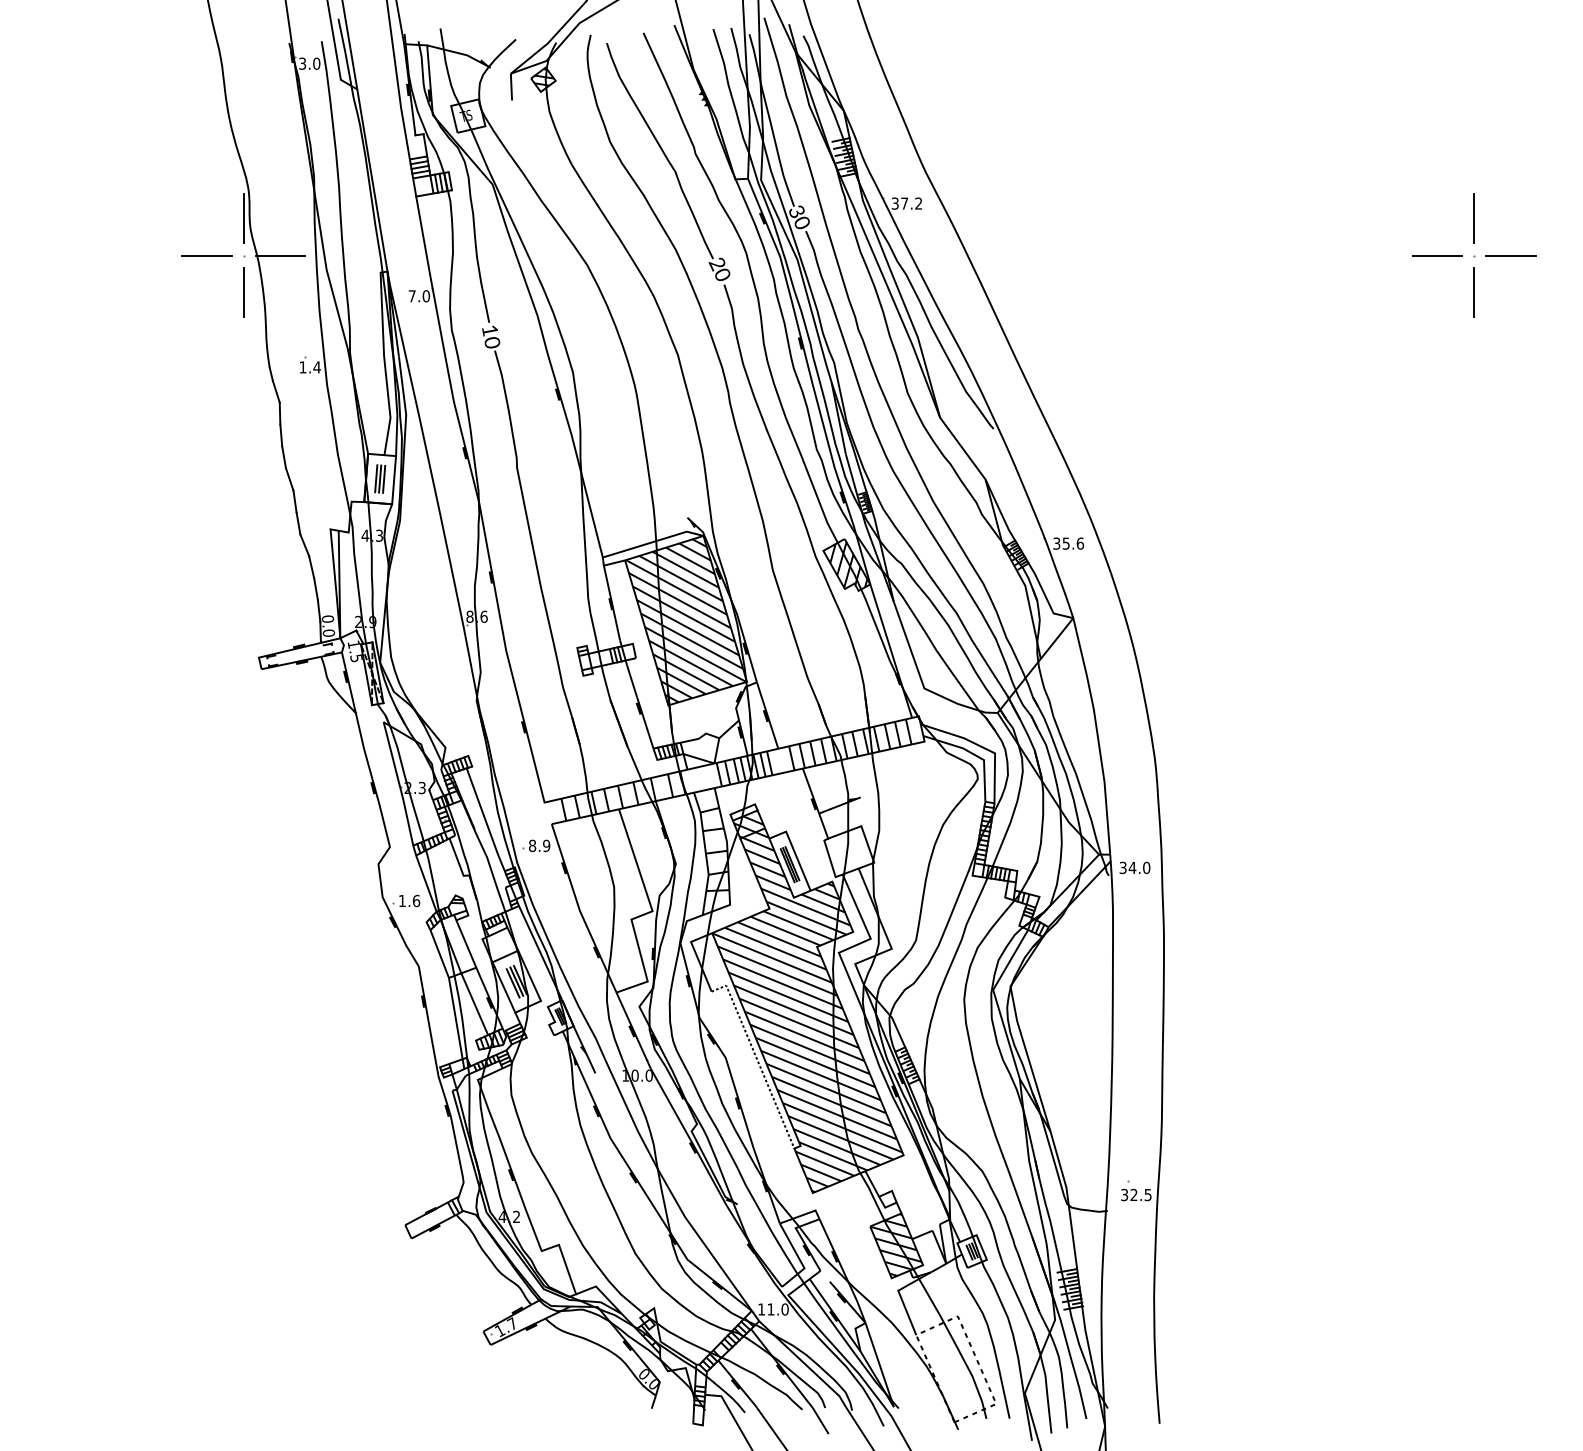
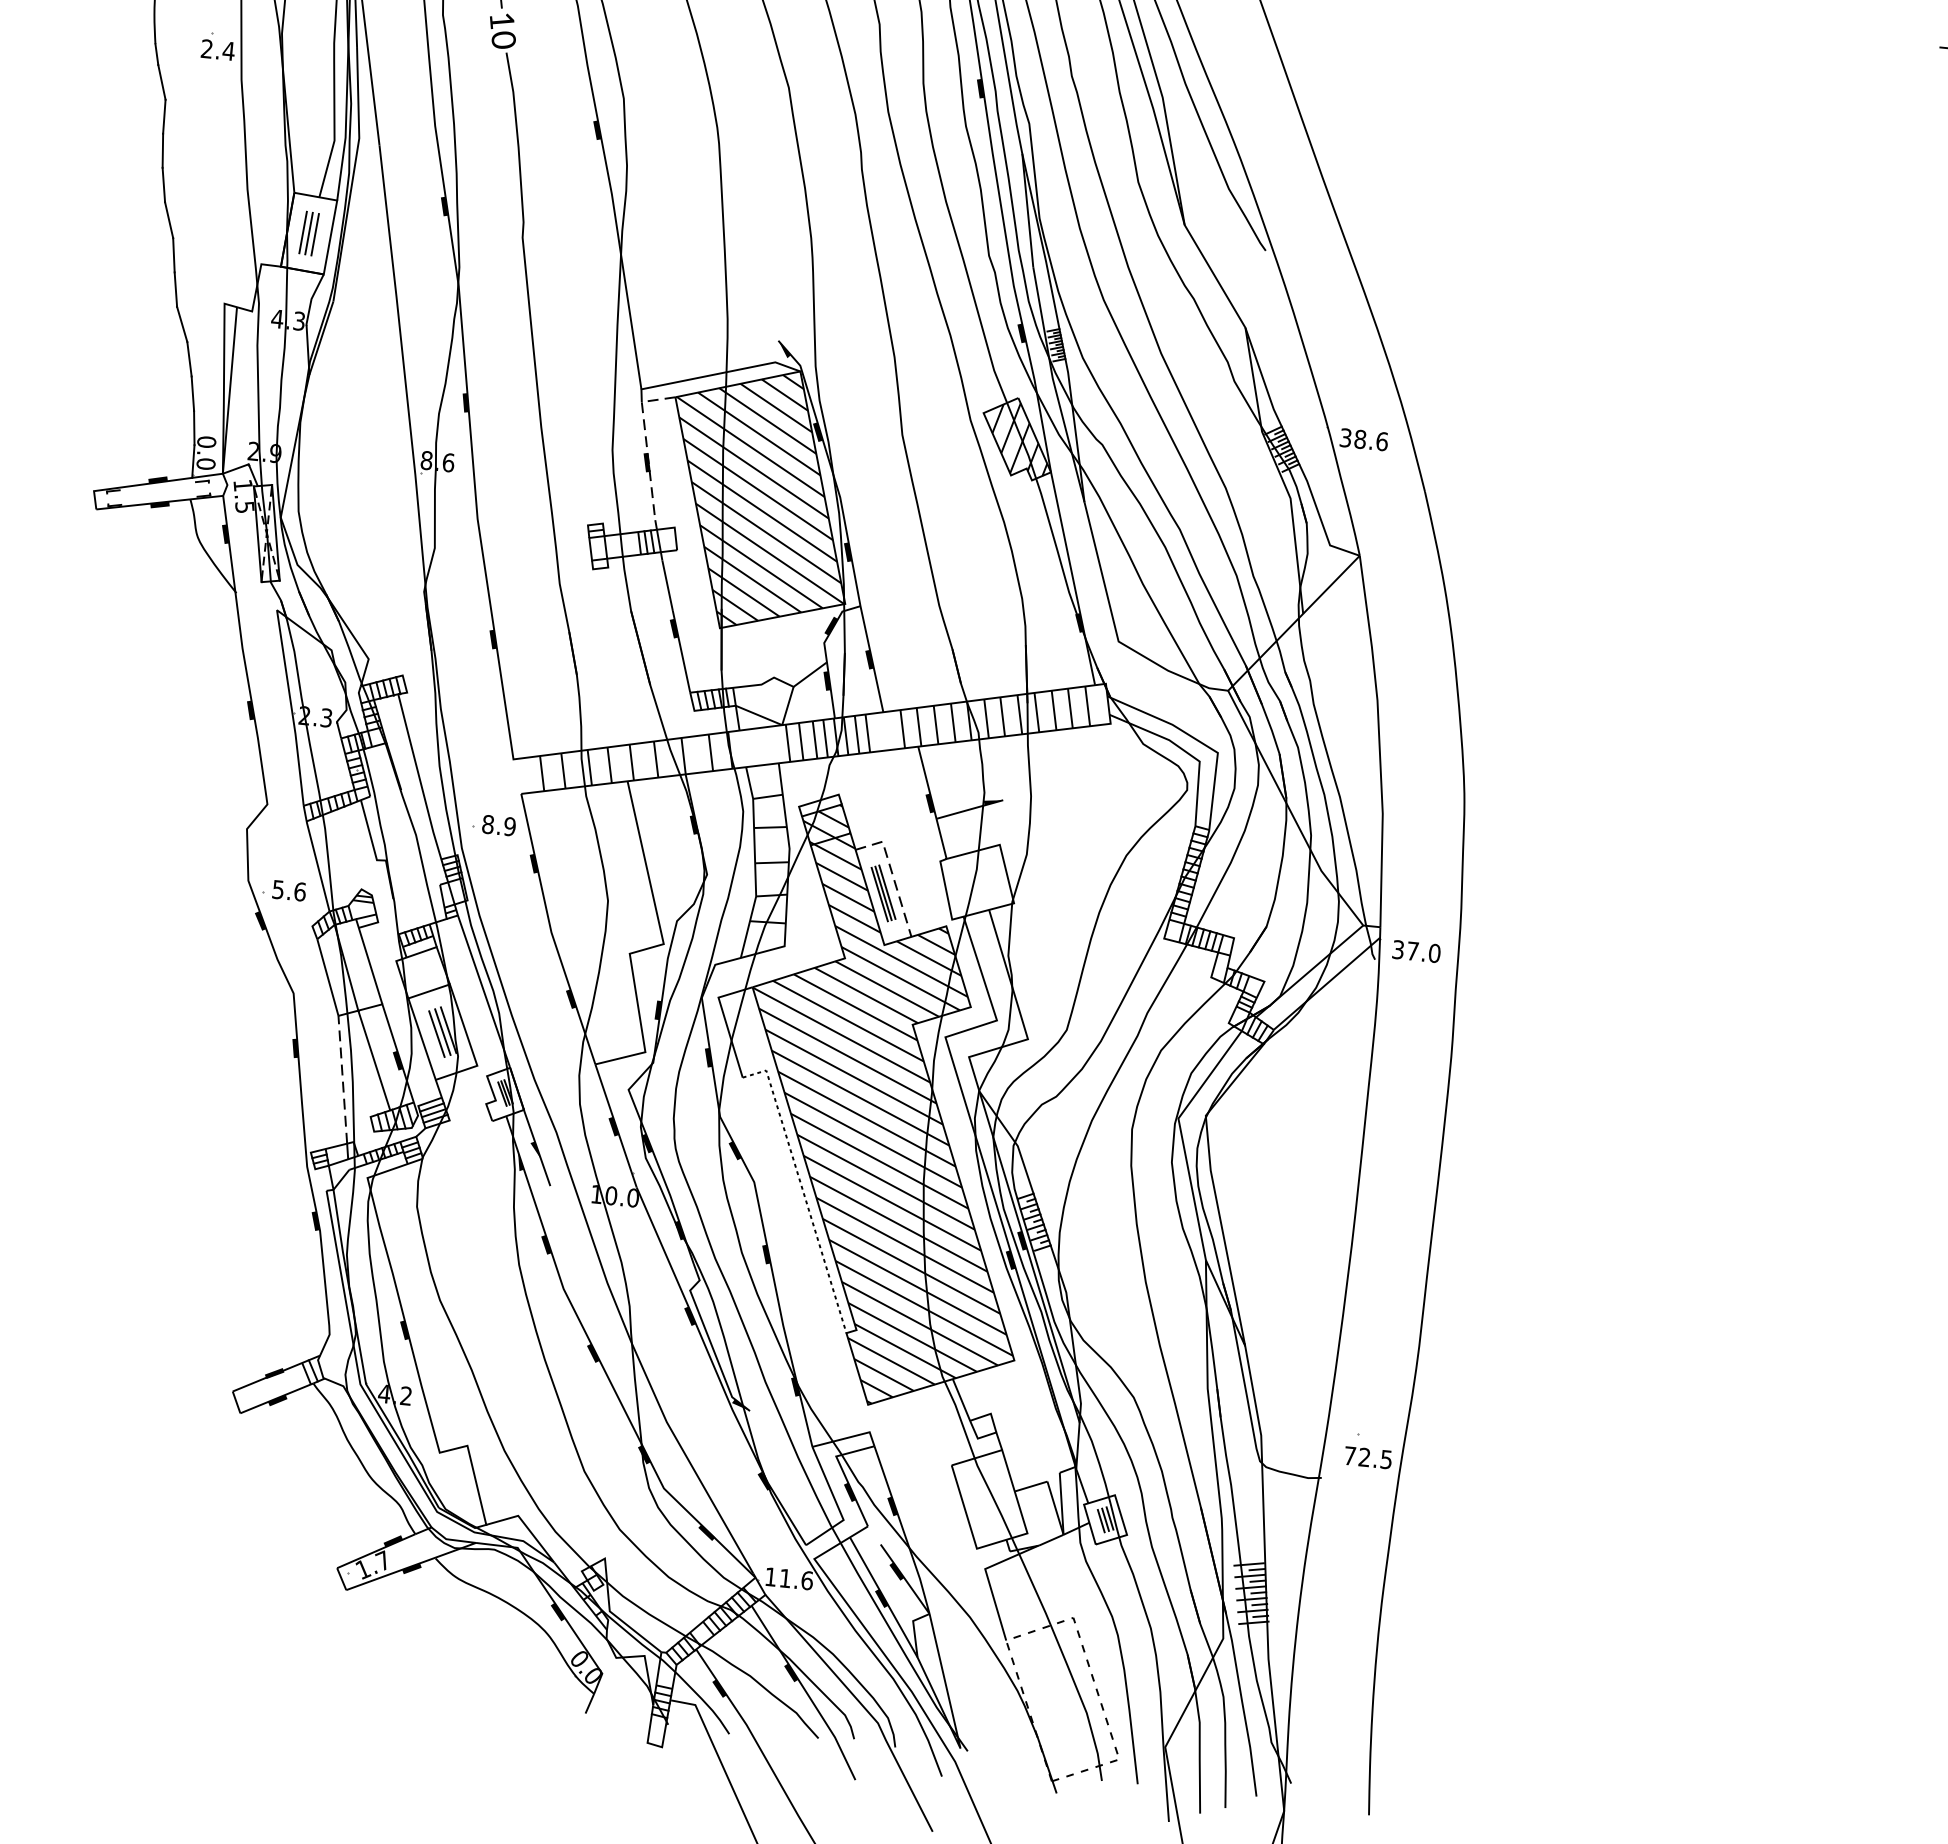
text: (302, 367) -> (206, 49), 1.4 -> 2.4
text: (1065, 543) -> (1359, 439), 35.6 -> 38.6
line: (609, 591) -> (646, 442), solid -> dashed
line: (794, 852) -> (892, 875), solid -> dashed
text: (1132, 867) -> (1412, 950), 34.0 -> 37.0
text: (401, 901) -> (276, 890), 1.6 -> 5.6
line: (455, 1018) -> (342, 1079), solid -> dashed
text: (1124, 1194) -> (1349, 1455), 32.5 -> 72.5
hatch: (895, 1244) -> (988, 1497), removed
text: (784, 1309) -> (806, 1580), 11.0 -> 11.6

